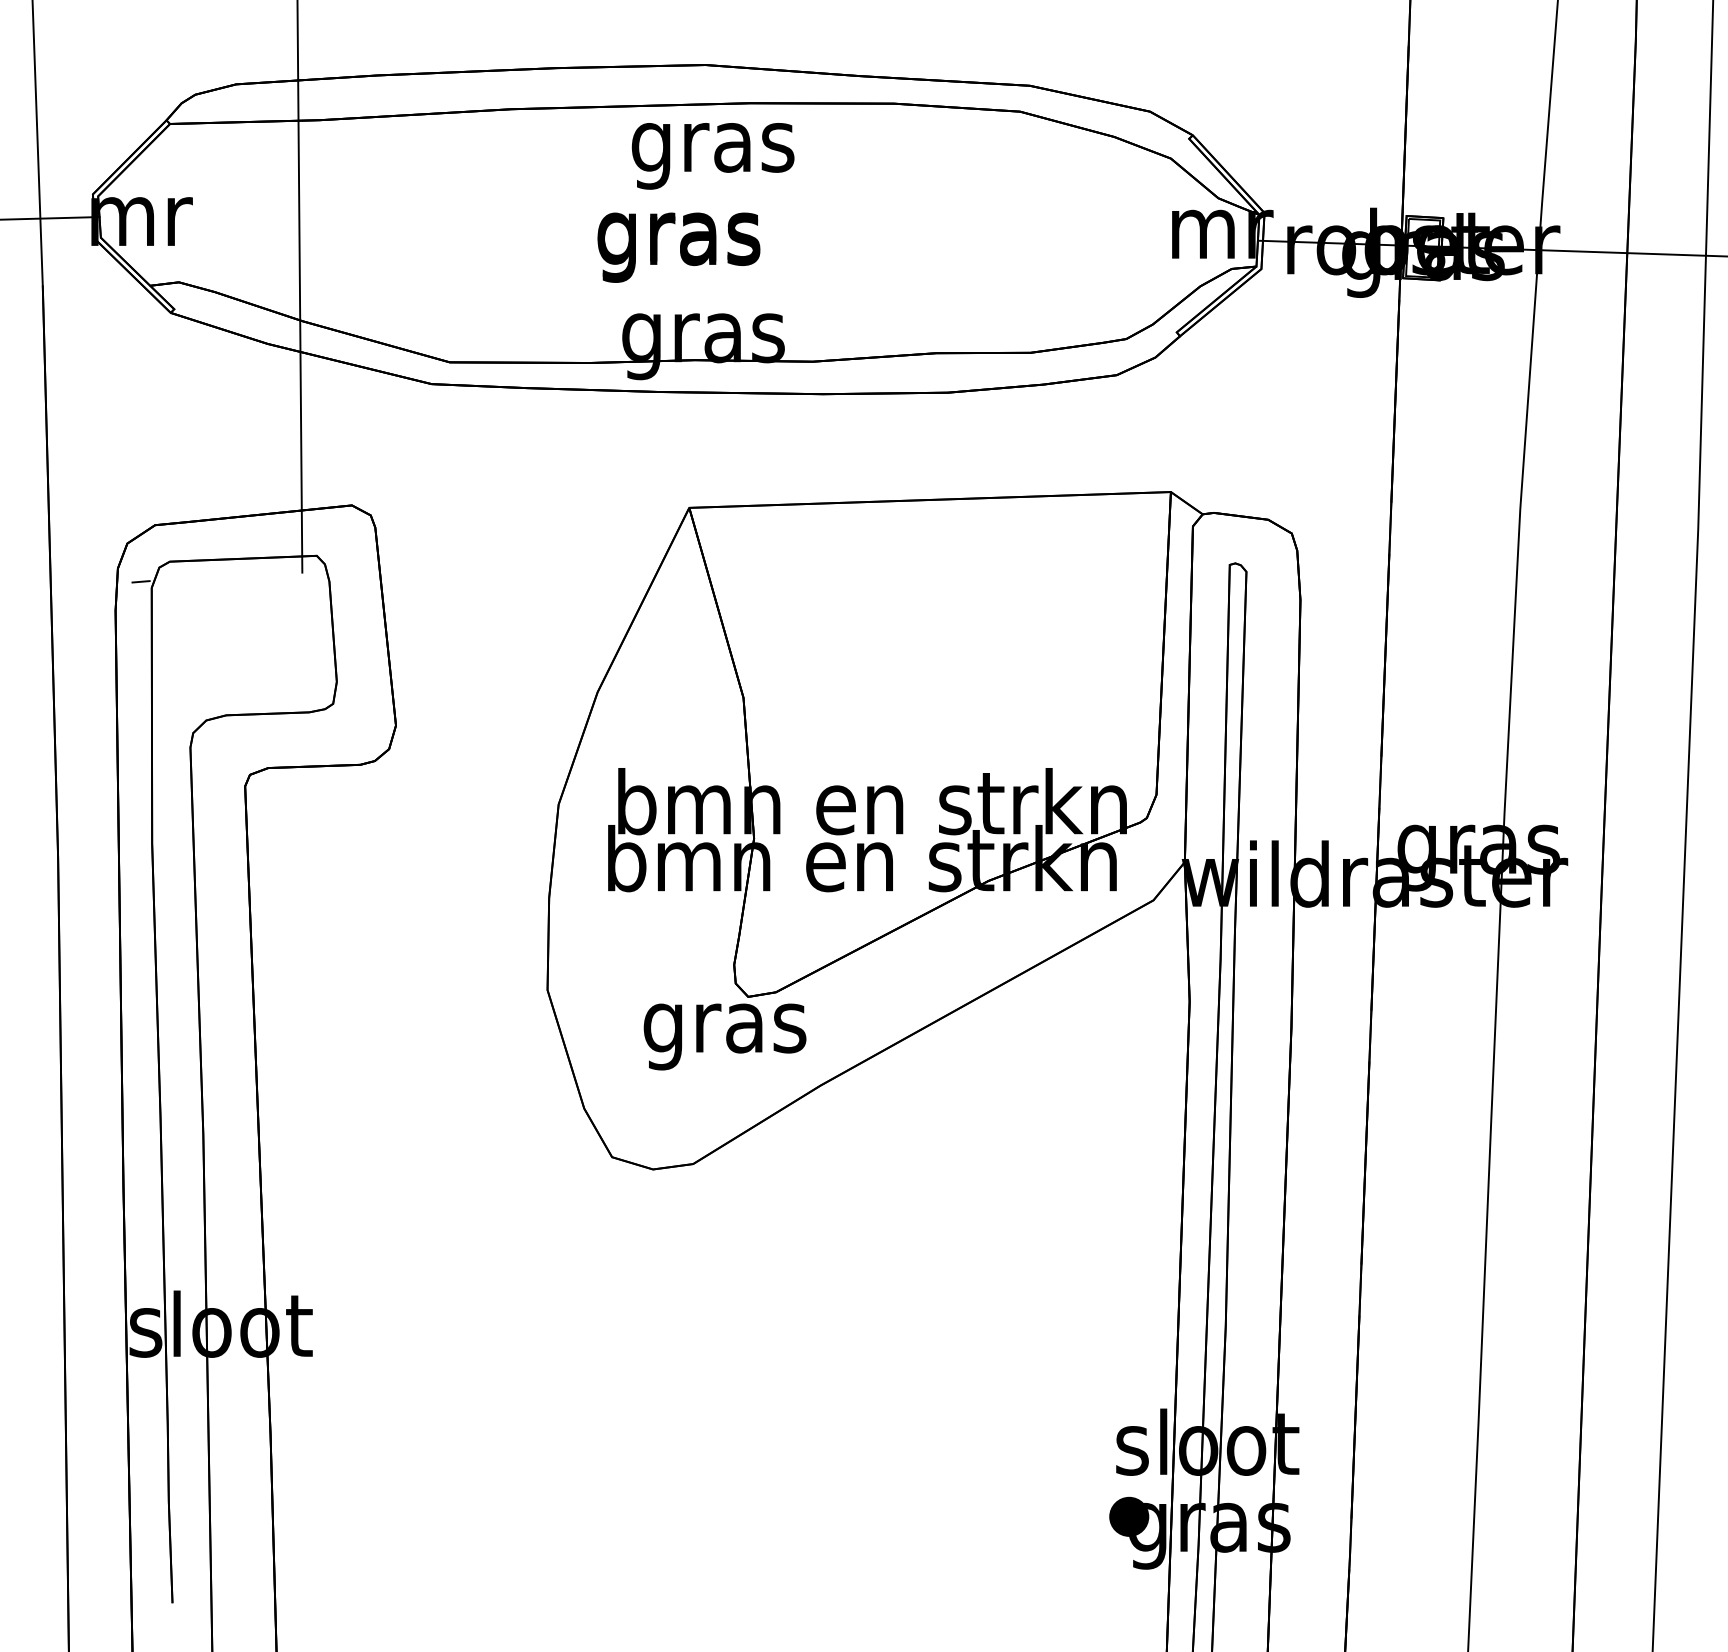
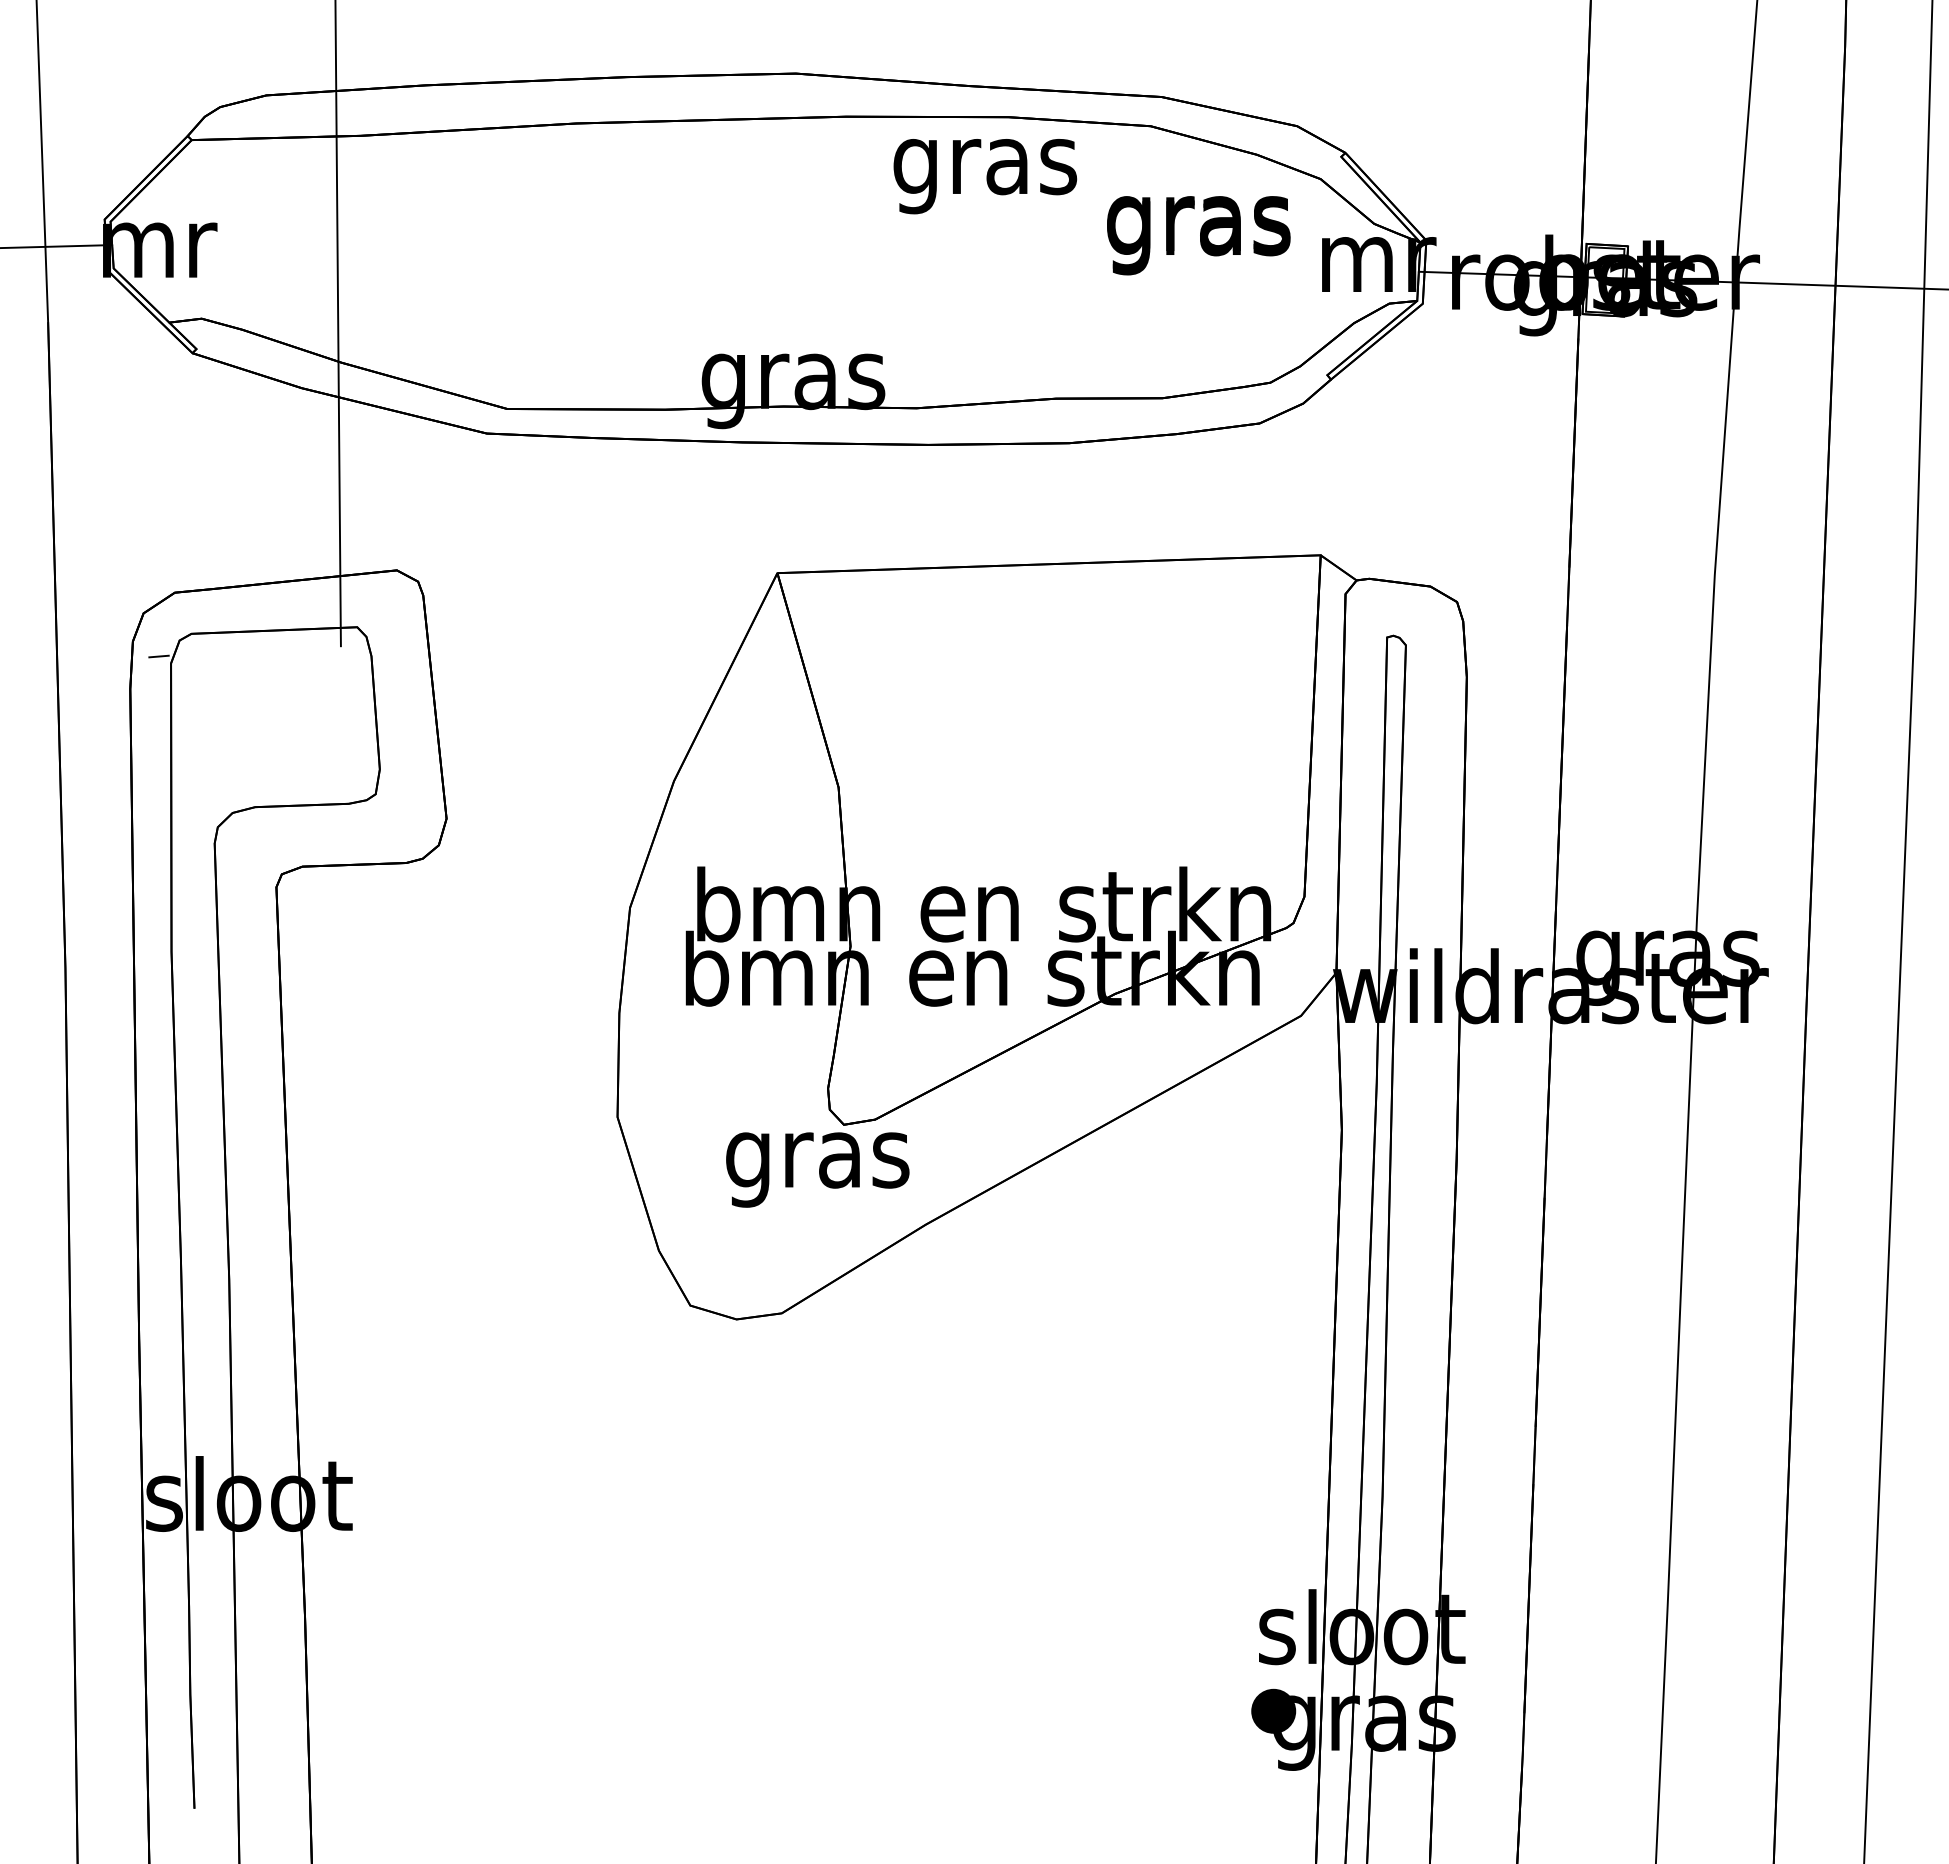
text: (713, 156) -> (985, 176), moved
text: (678, 247) -> (1198, 235), moved

